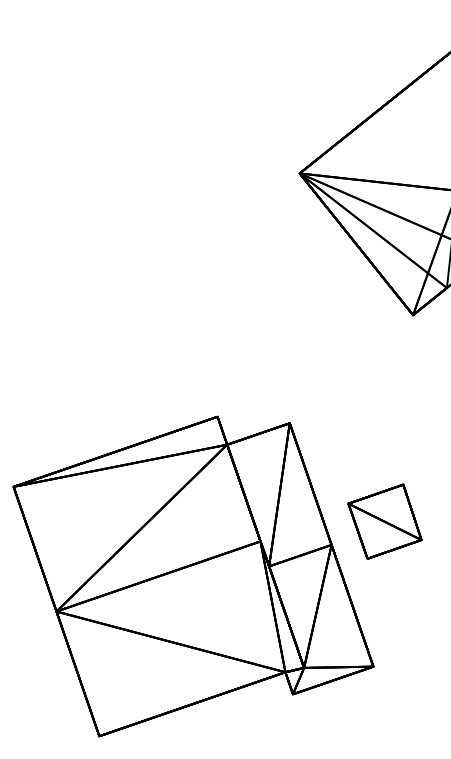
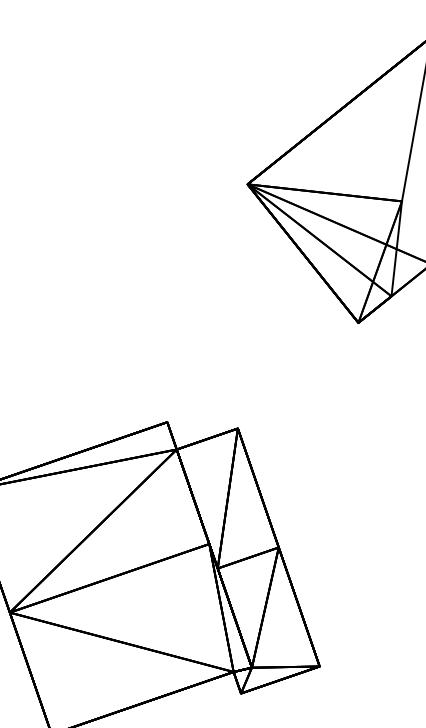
part: (384, 521) -> (330, 524), removed

